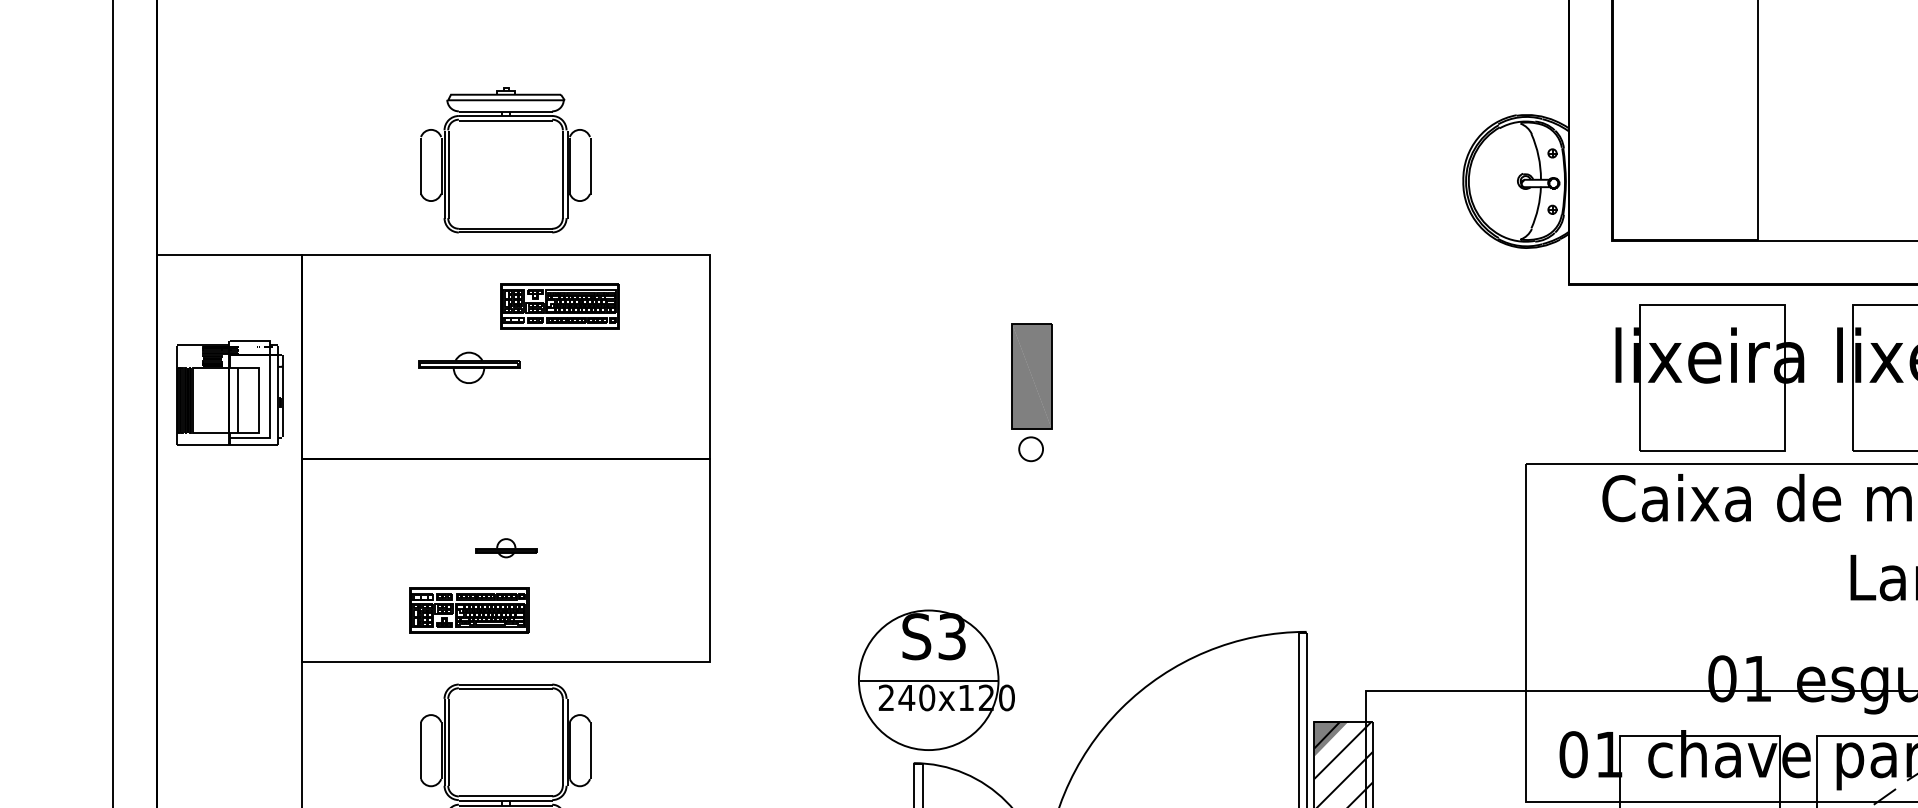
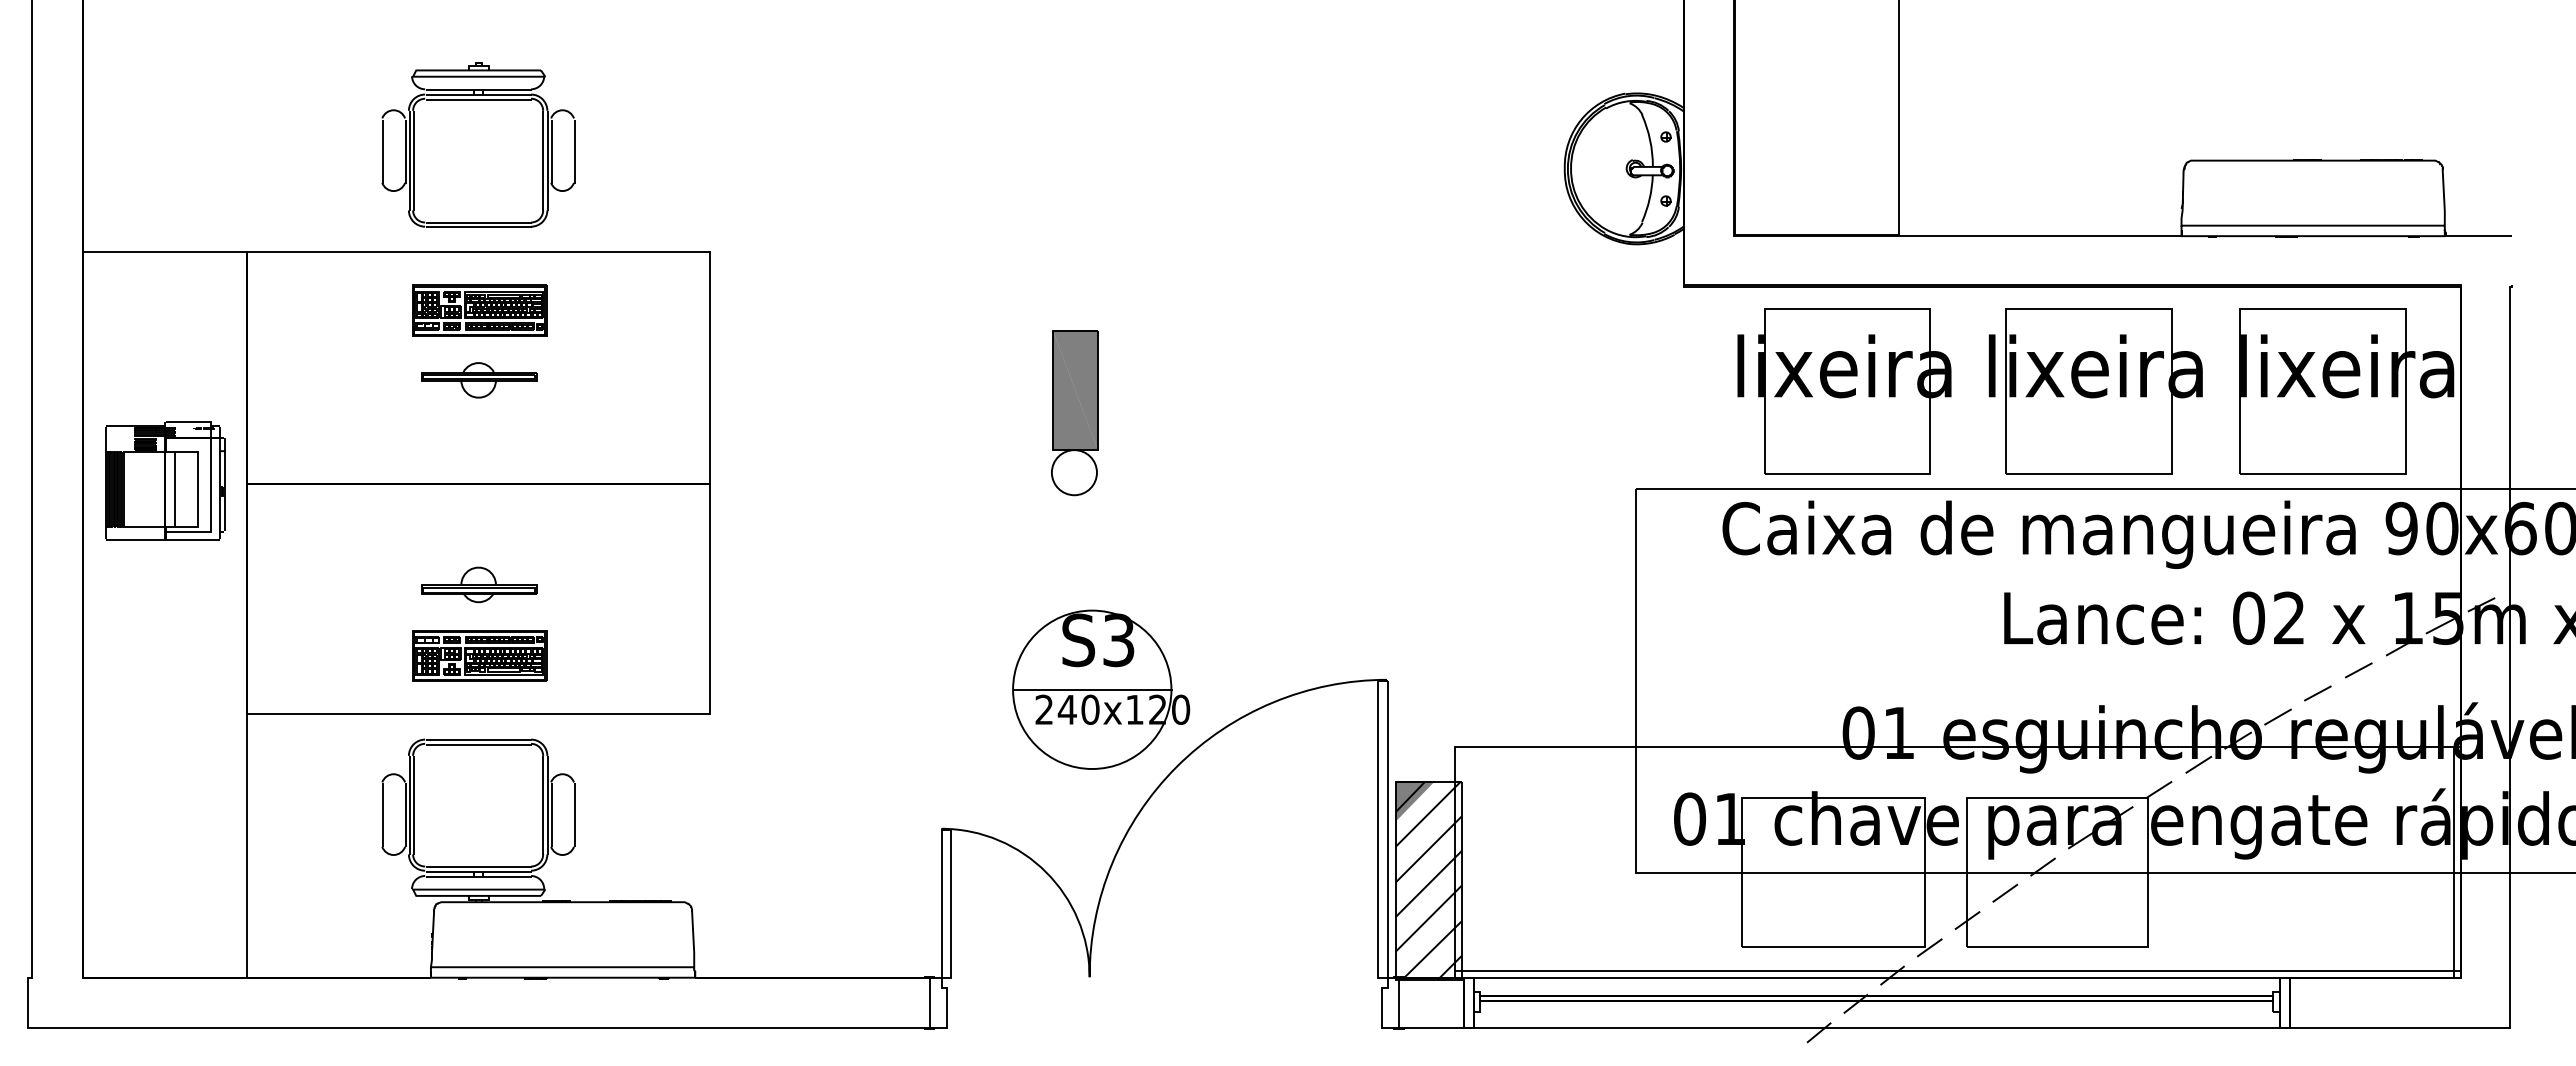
part: (559, 306) -> (479, 310), moved
part: (469, 368) -> (479, 380), moved
part: (229, 392) -> (165, 480), moved
circle: (1030, 449) -> (1073, 472), size x1.67
part: (506, 547) -> (479, 584), size x1.67
part: (468, 610) -> (479, 655), moved
part: (936, 680) -> (1101, 689), moved

